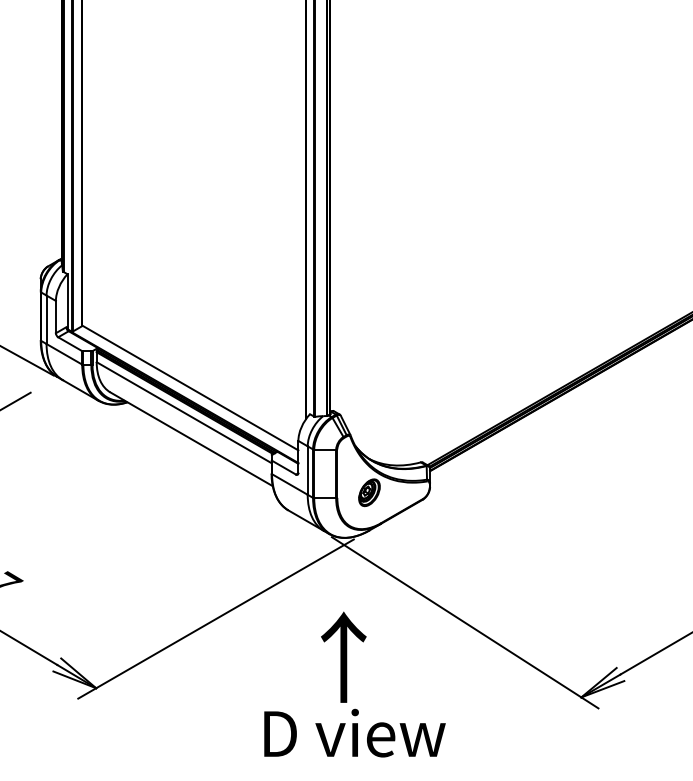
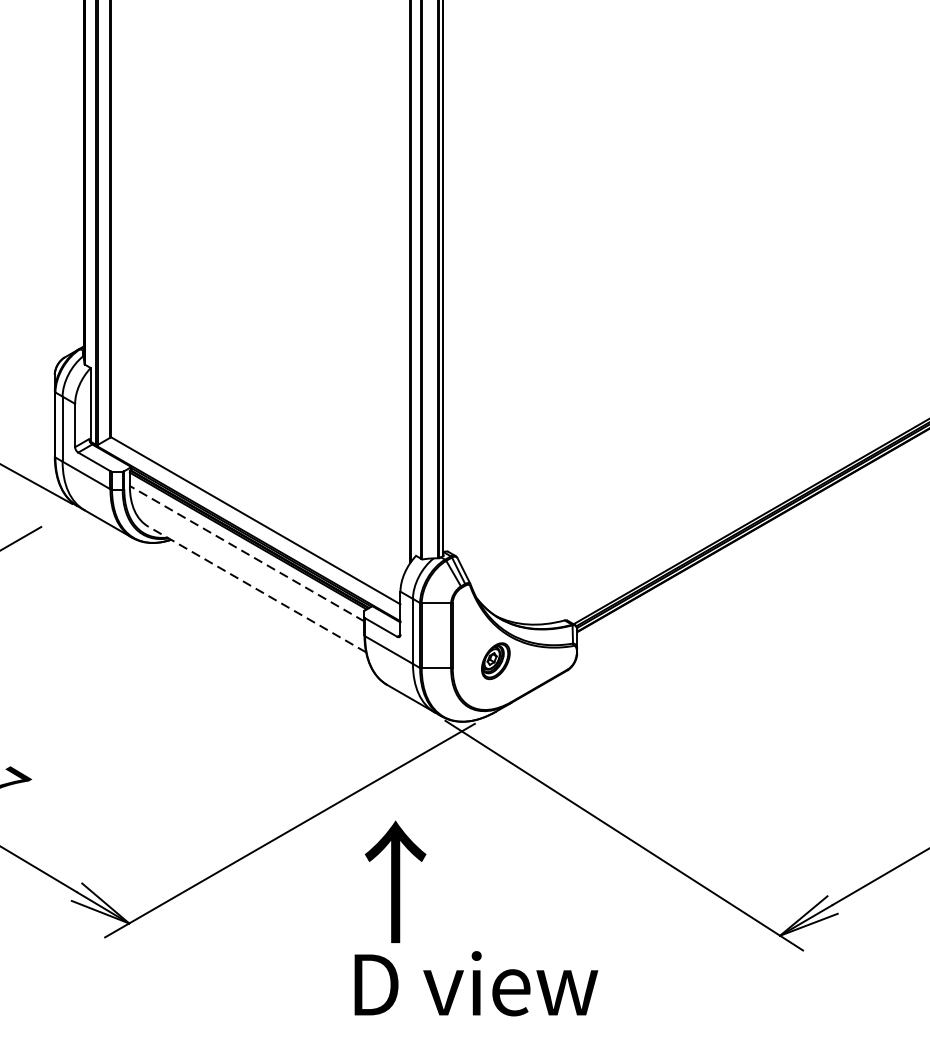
line: (184, 412) -> (247, 553), solid -> dashed
line: (191, 439) -> (257, 589), solid -> dashed
text: (343, 656) -> (395, 880), moved

